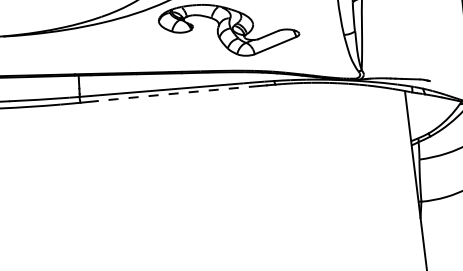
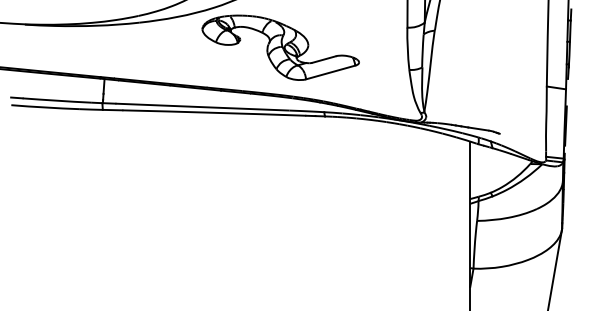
arc: (178, 93) -> (214, 112), dashed -> solid

